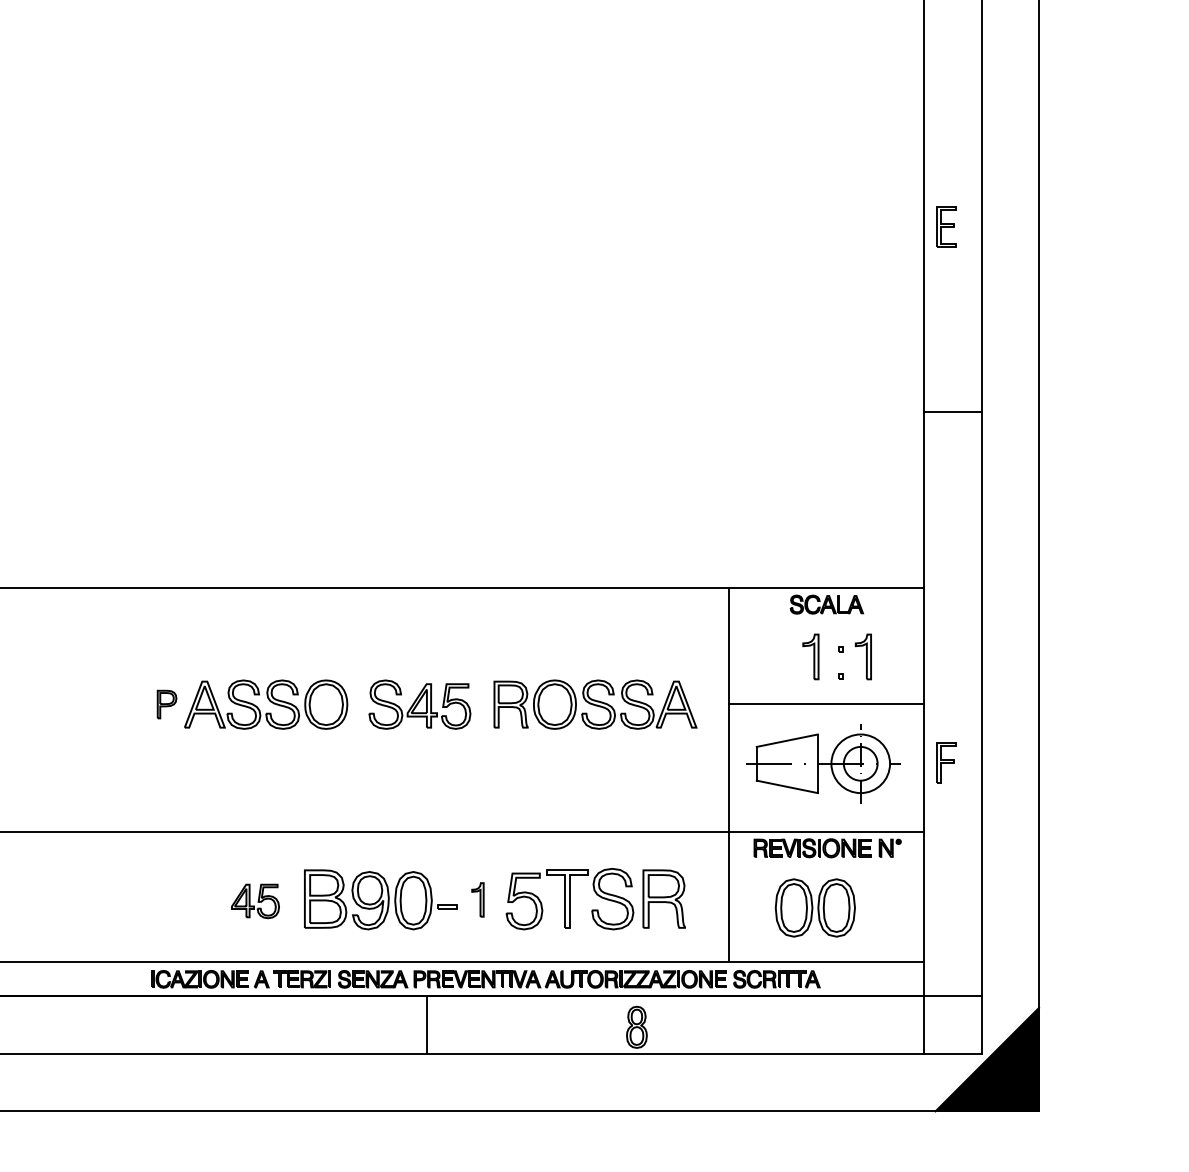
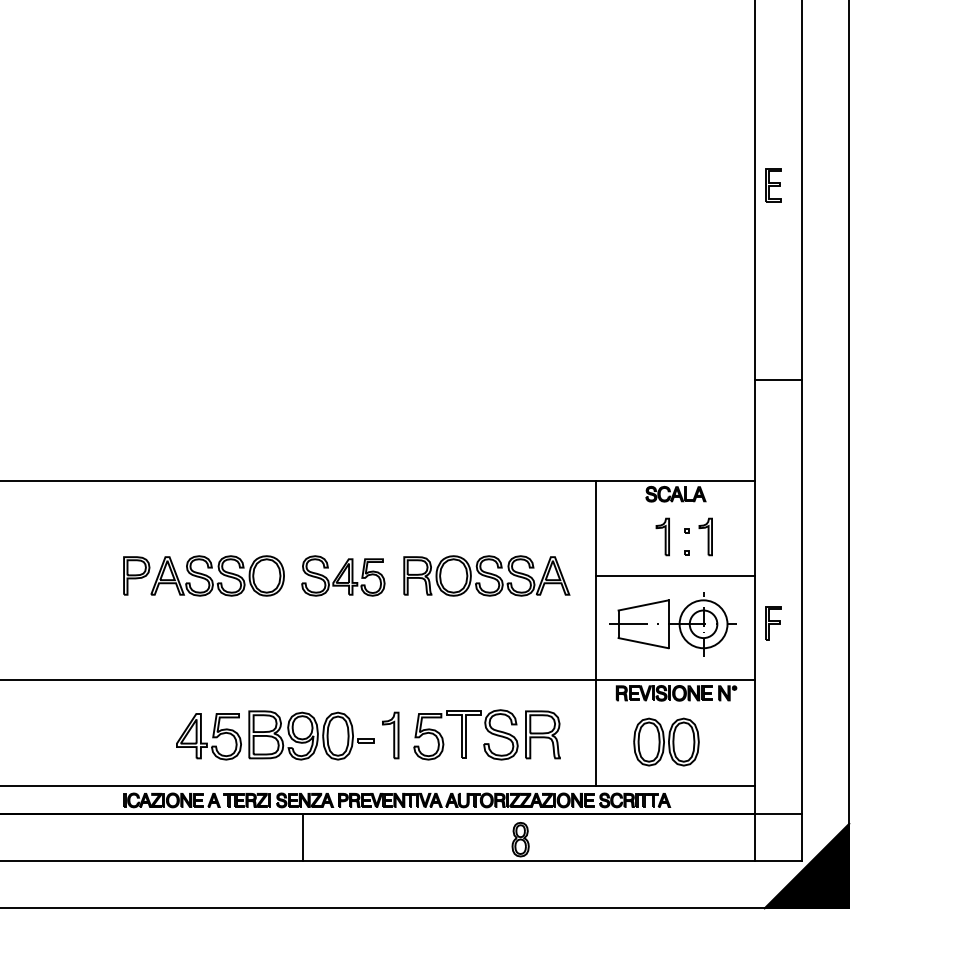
line: (952, 412) -> (778, 380), moved
part: (166, 704) -> (136, 575), size x1.67
part: (477, 899) -> (390, 735), size x1.67
part: (255, 901) -> (208, 736), size x1.67
line: (426, 1024) -> (302, 837), moved

